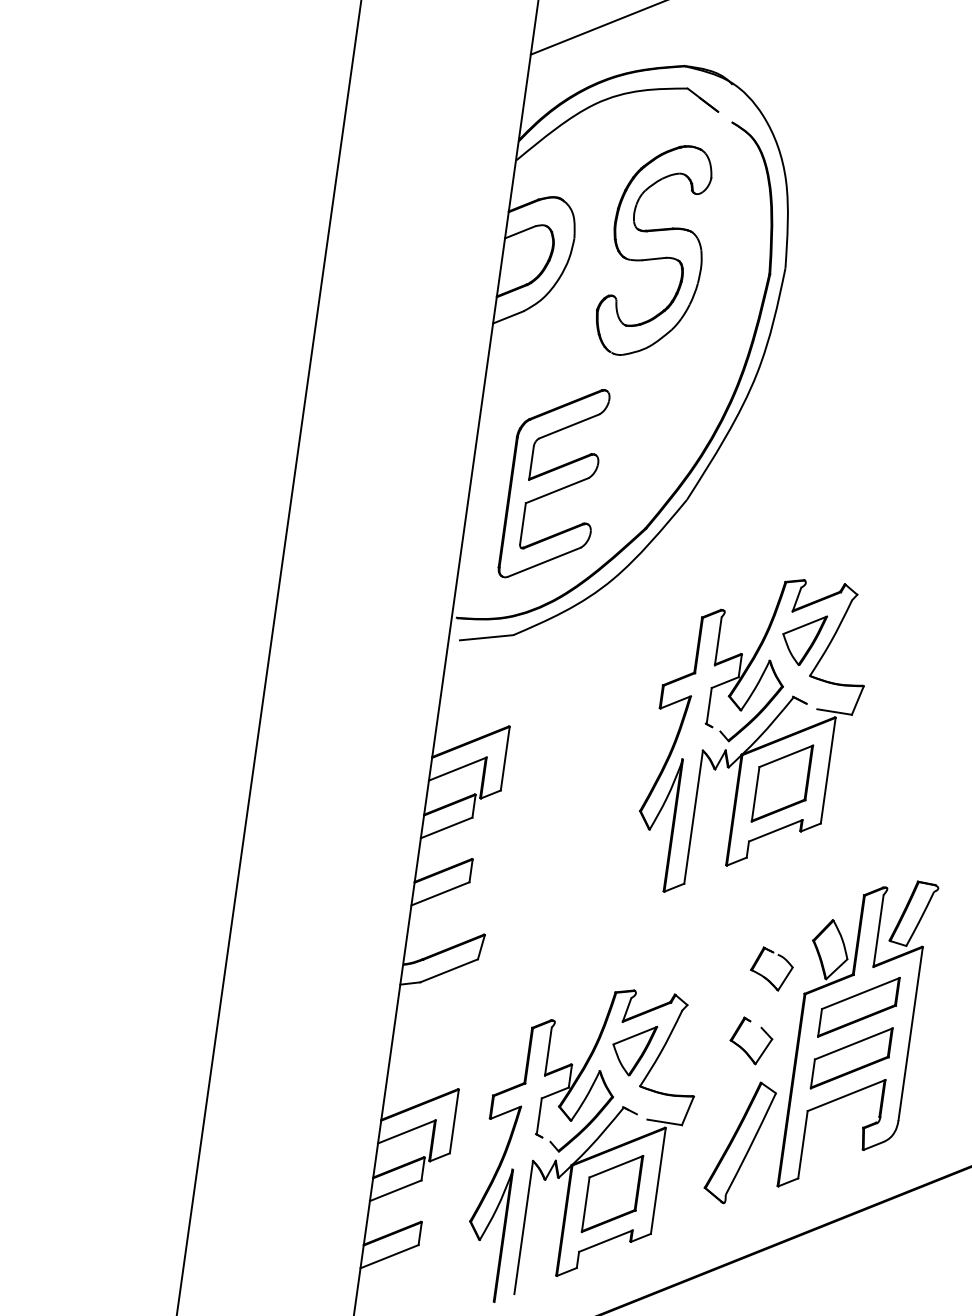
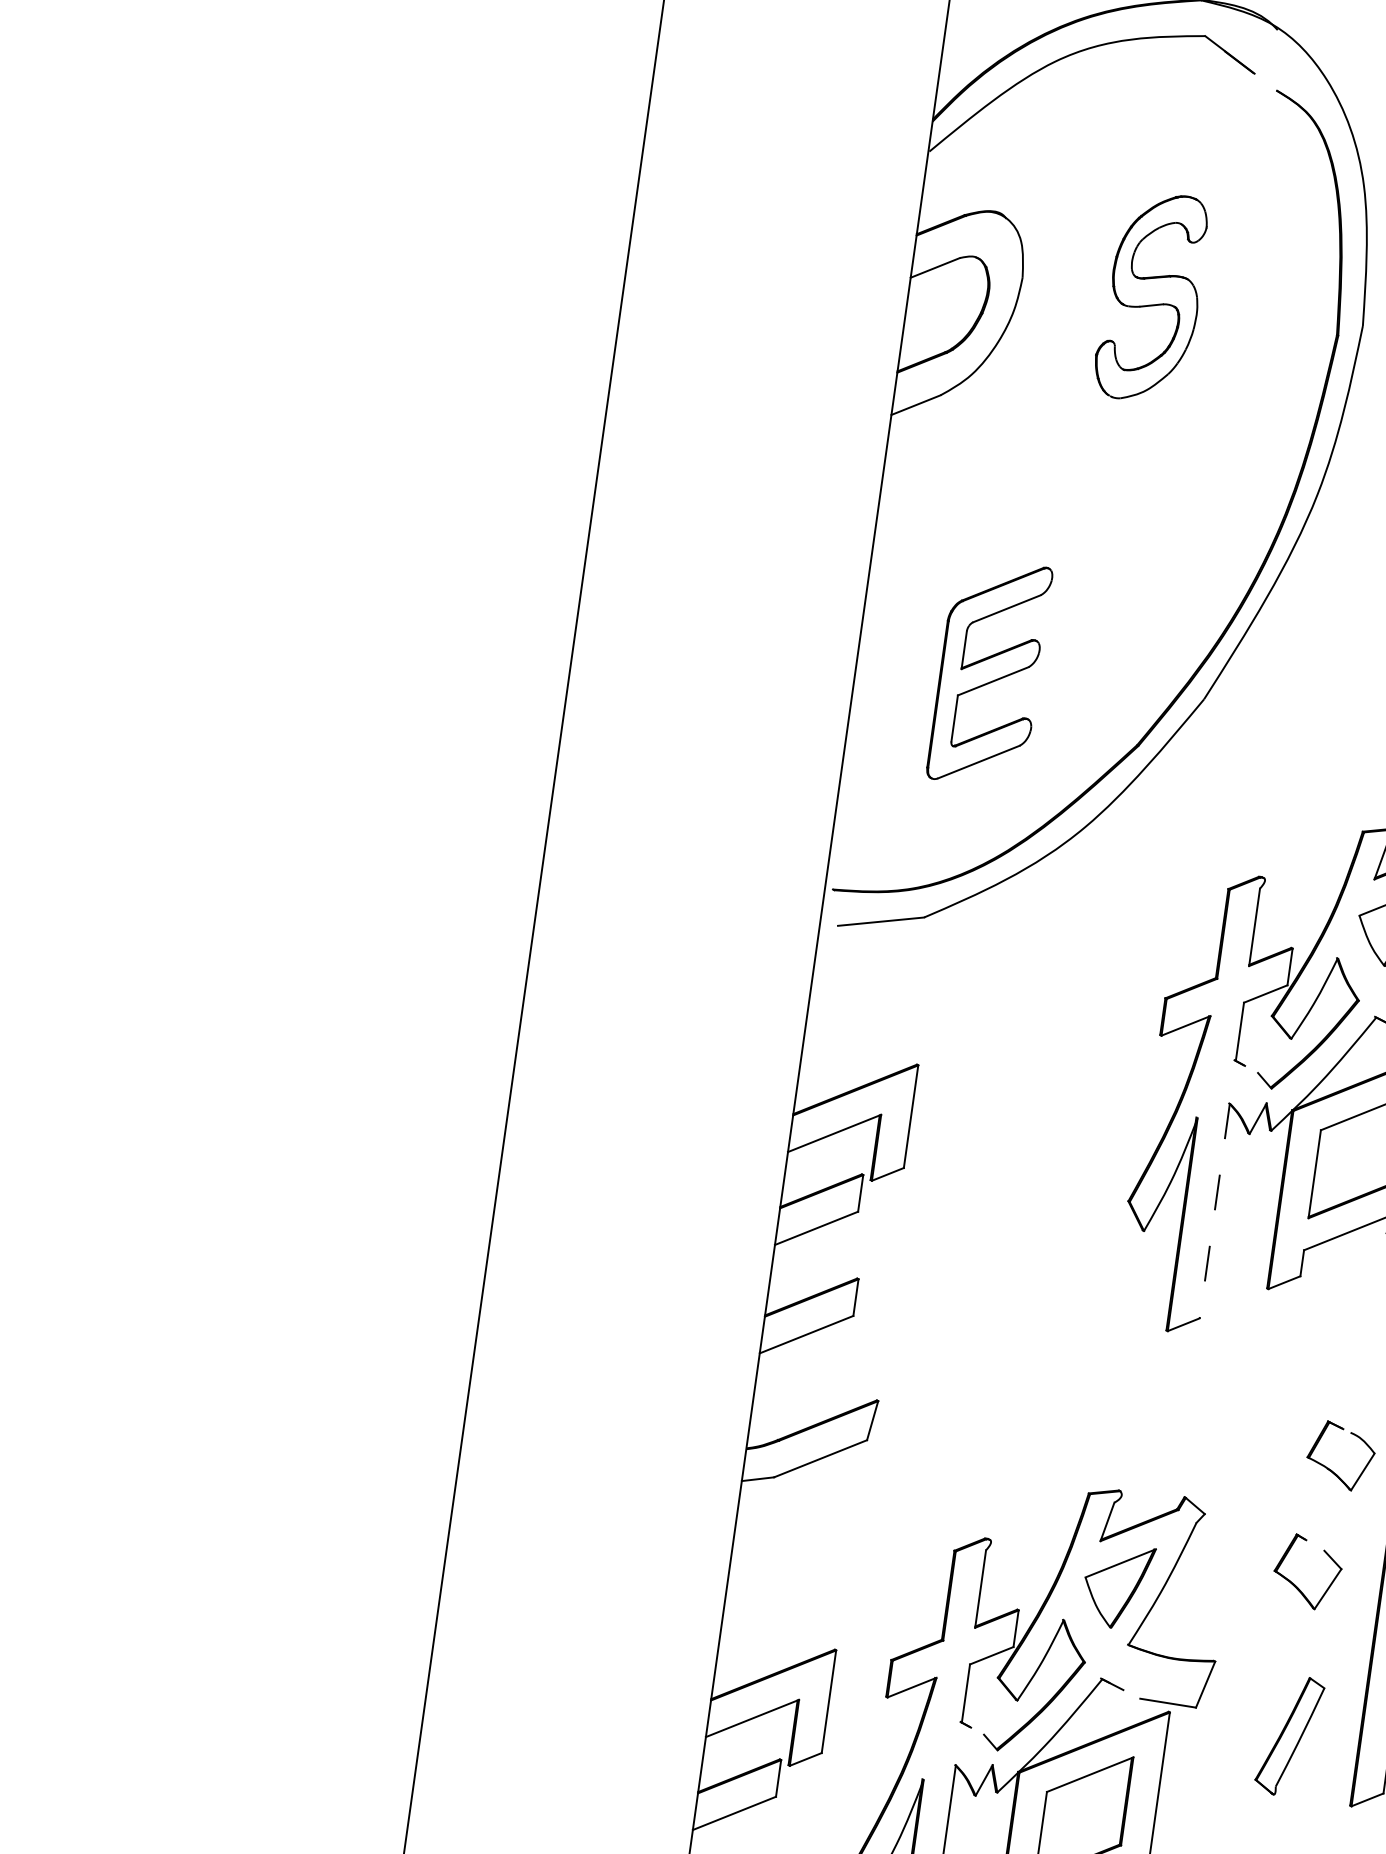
part: (654, 250) -> (1151, 297), size x0.6
part: (553, 483) -> (988, 672), size x0.7
line: (693, 817) -> (1214, 1211), solid -> dashed
part: (739, 1142) -> (1288, 1735), size x0.6

